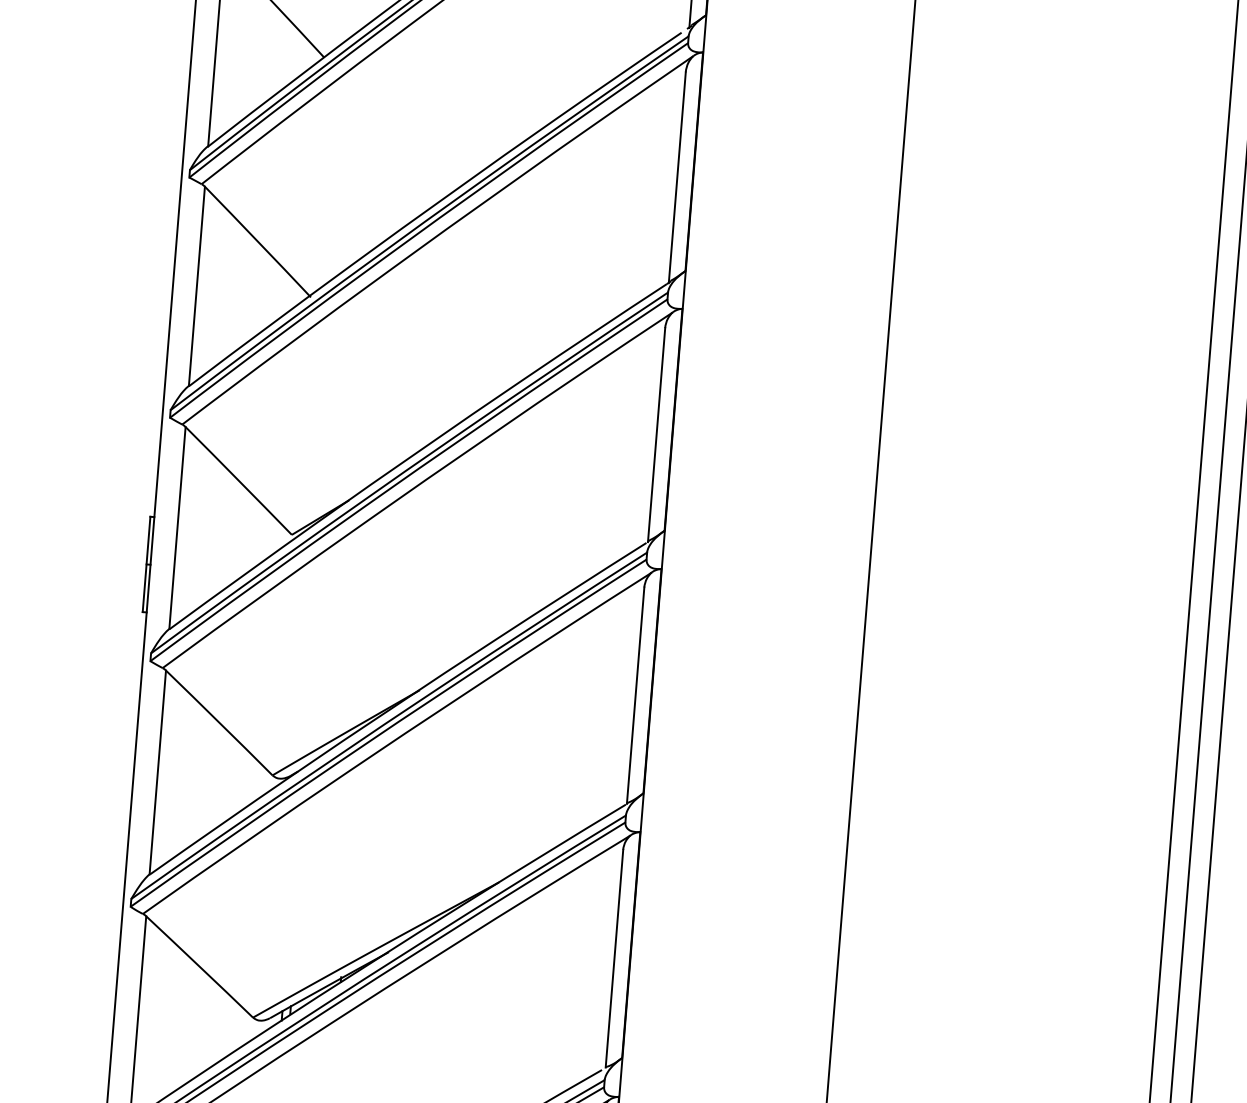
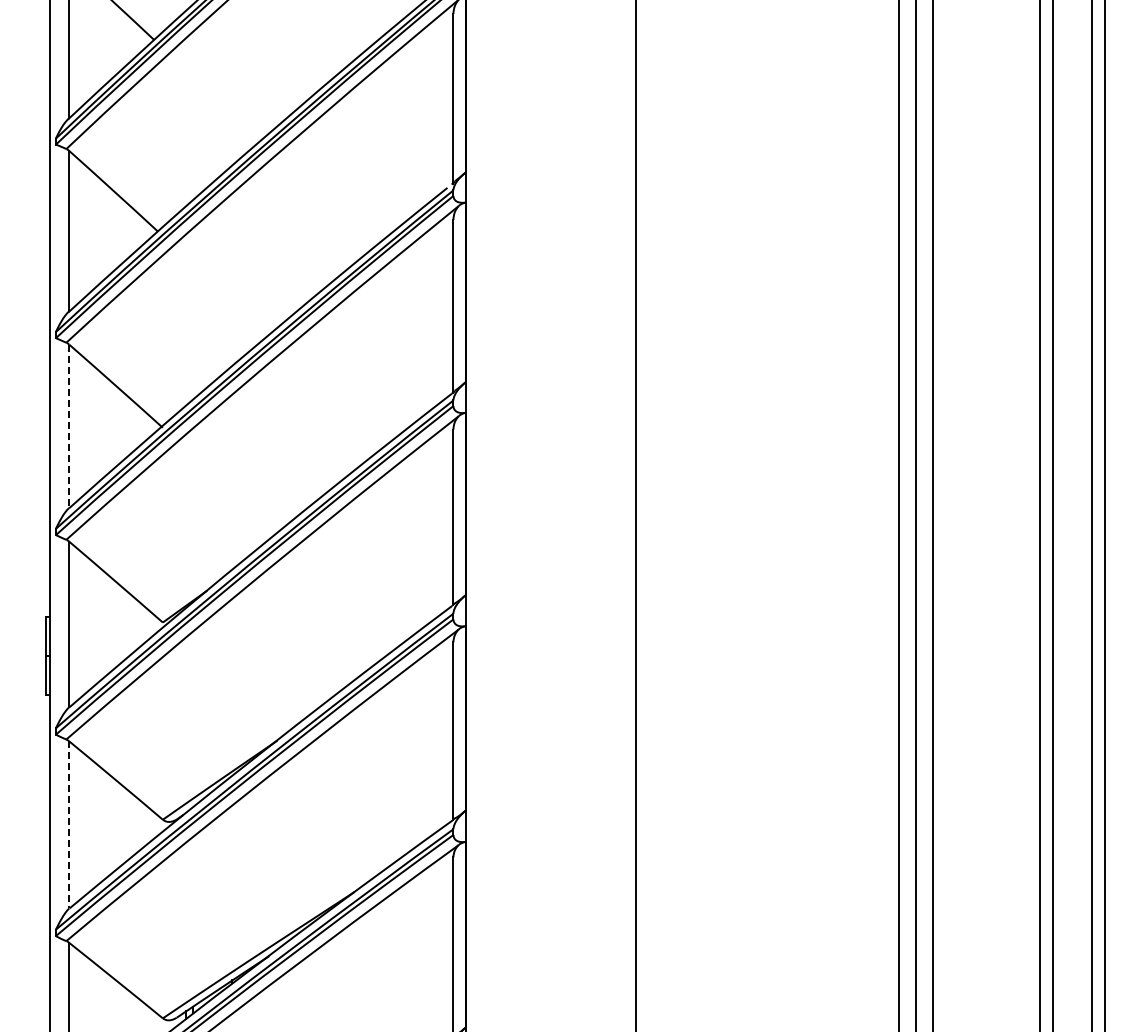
line: (197, 286) -> (69, 426), solid -> dashed
line: (158, 772) -> (69, 824), solid -> dashed

